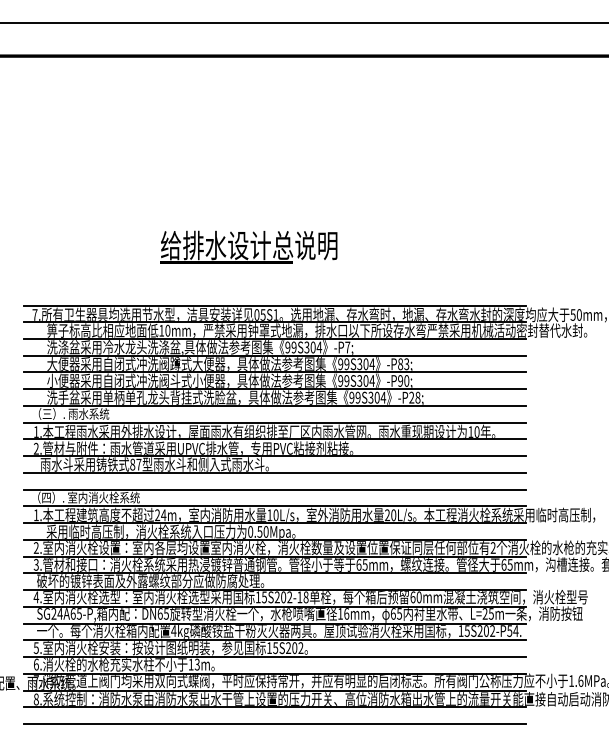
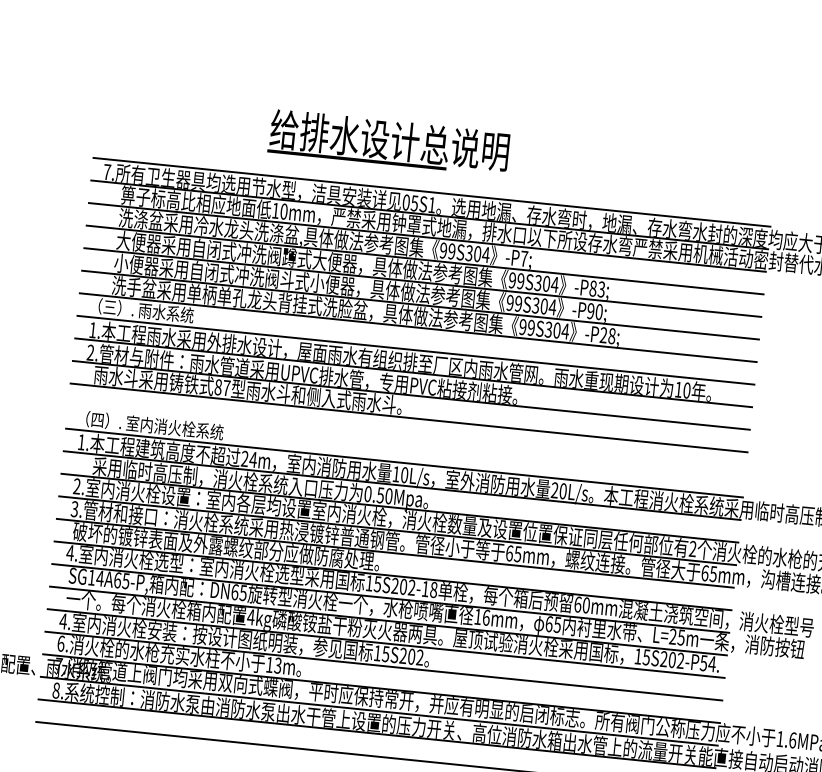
text: (248, 246) -> (388, 141), moved
line: (274, 489) -> (406, 440), removed
text: (53, 613) -> (91, 577), SG24A65-P, -> SG14A65-P,
text: (36, 648) -> (63, 621), 5. -> 4.

